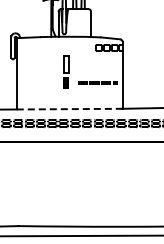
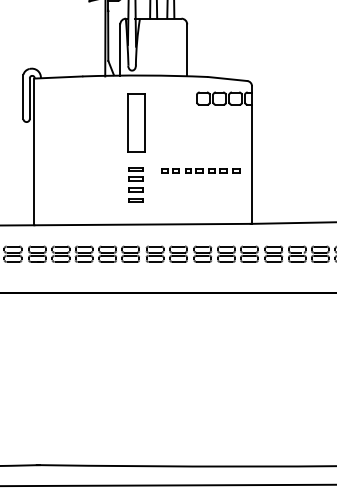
part: (66, 71) -> (136, 147), size x1.67
line: (69, 109) -> (142, 225), dashed -> solid

